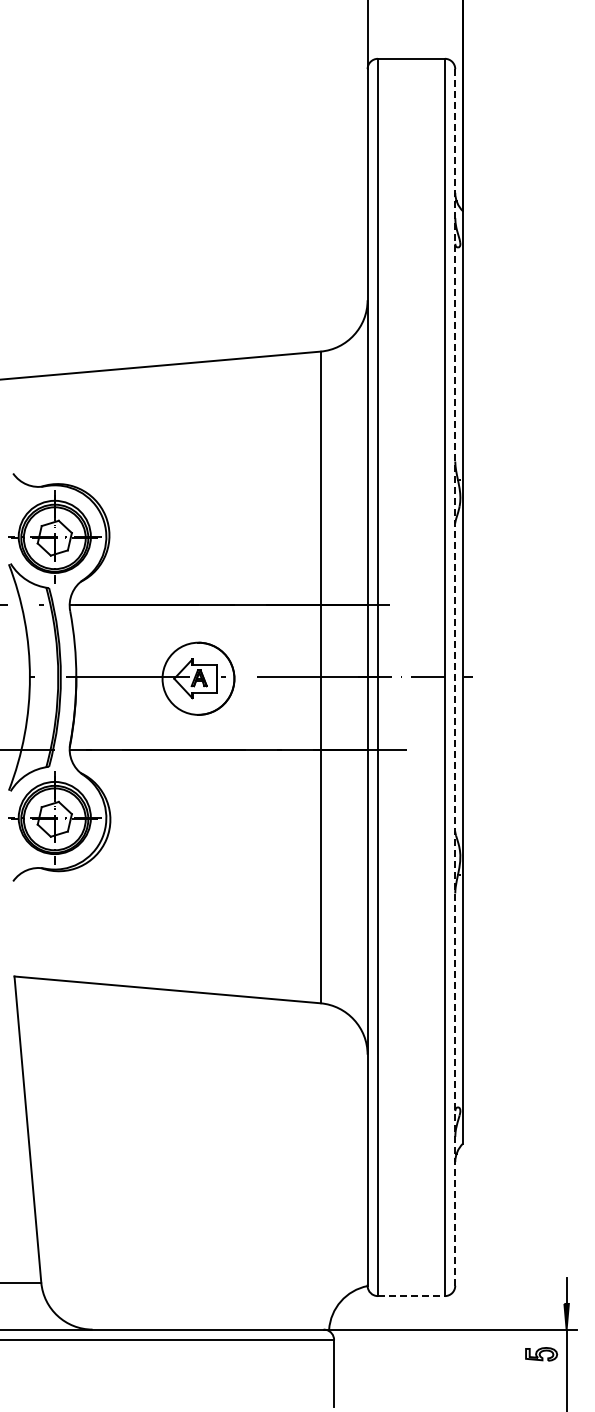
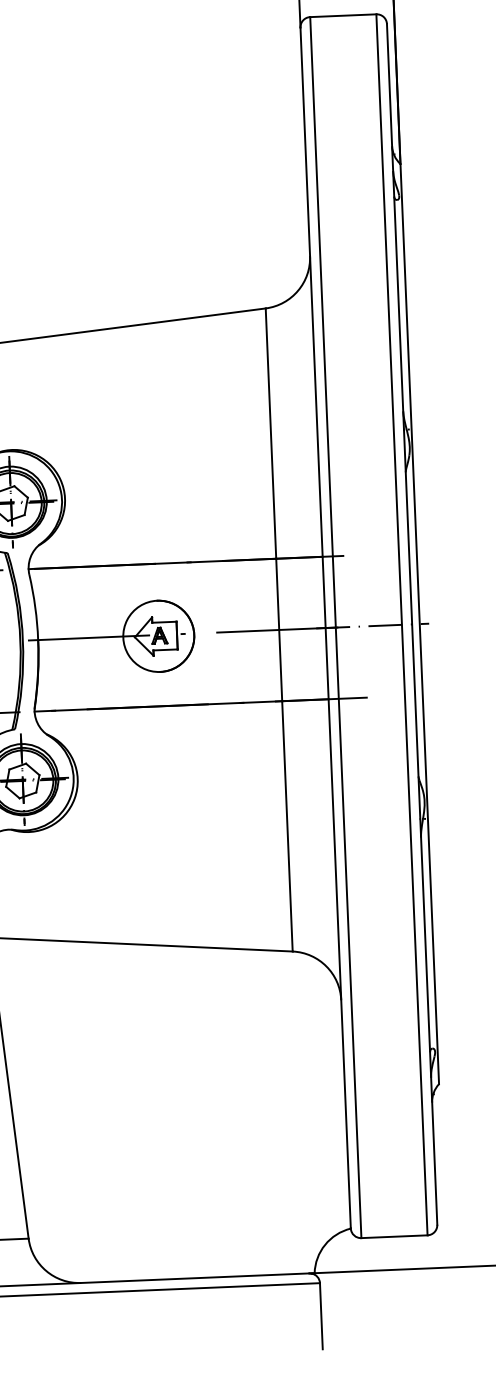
line: (455, 676) -> (412, 623), dashed -> solid
line: (411, 1296) -> (394, 1237), dashed -> solid

